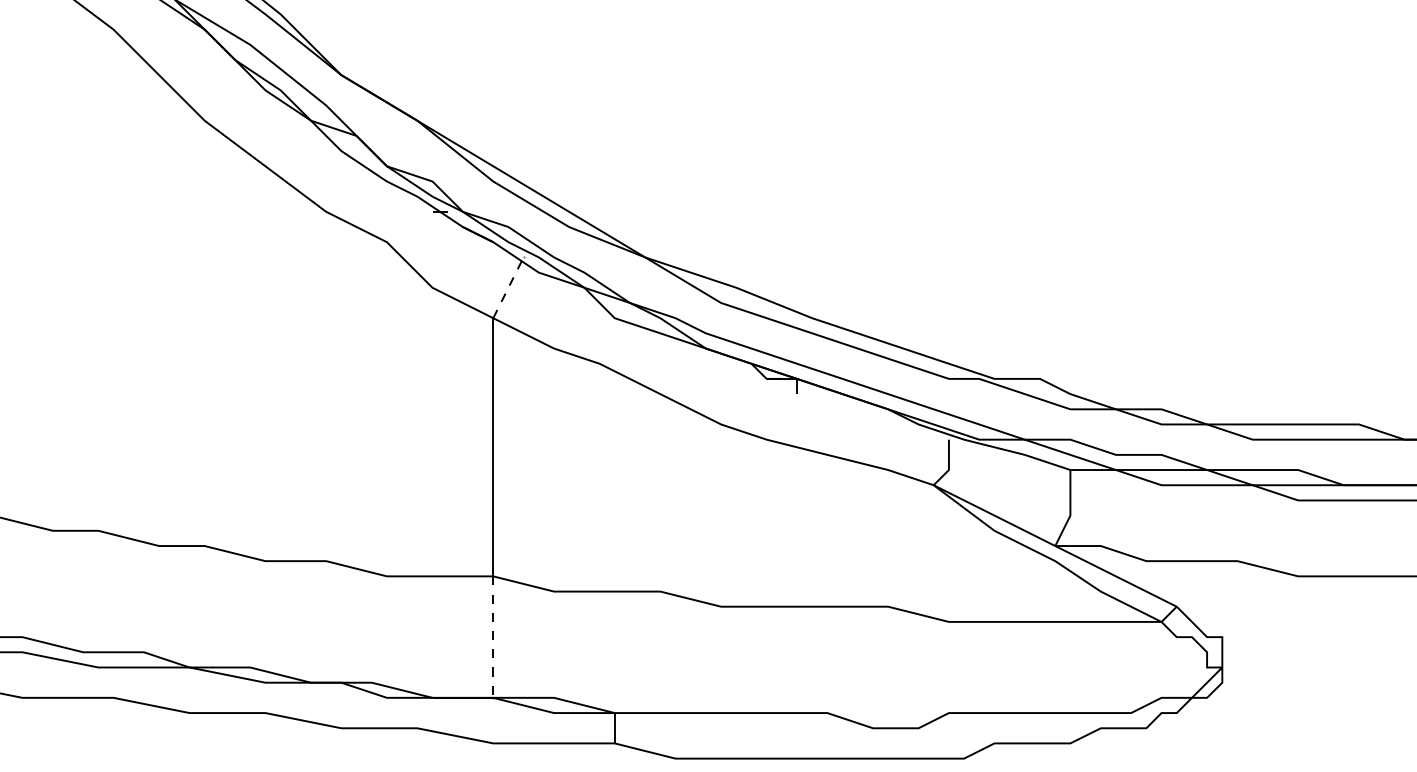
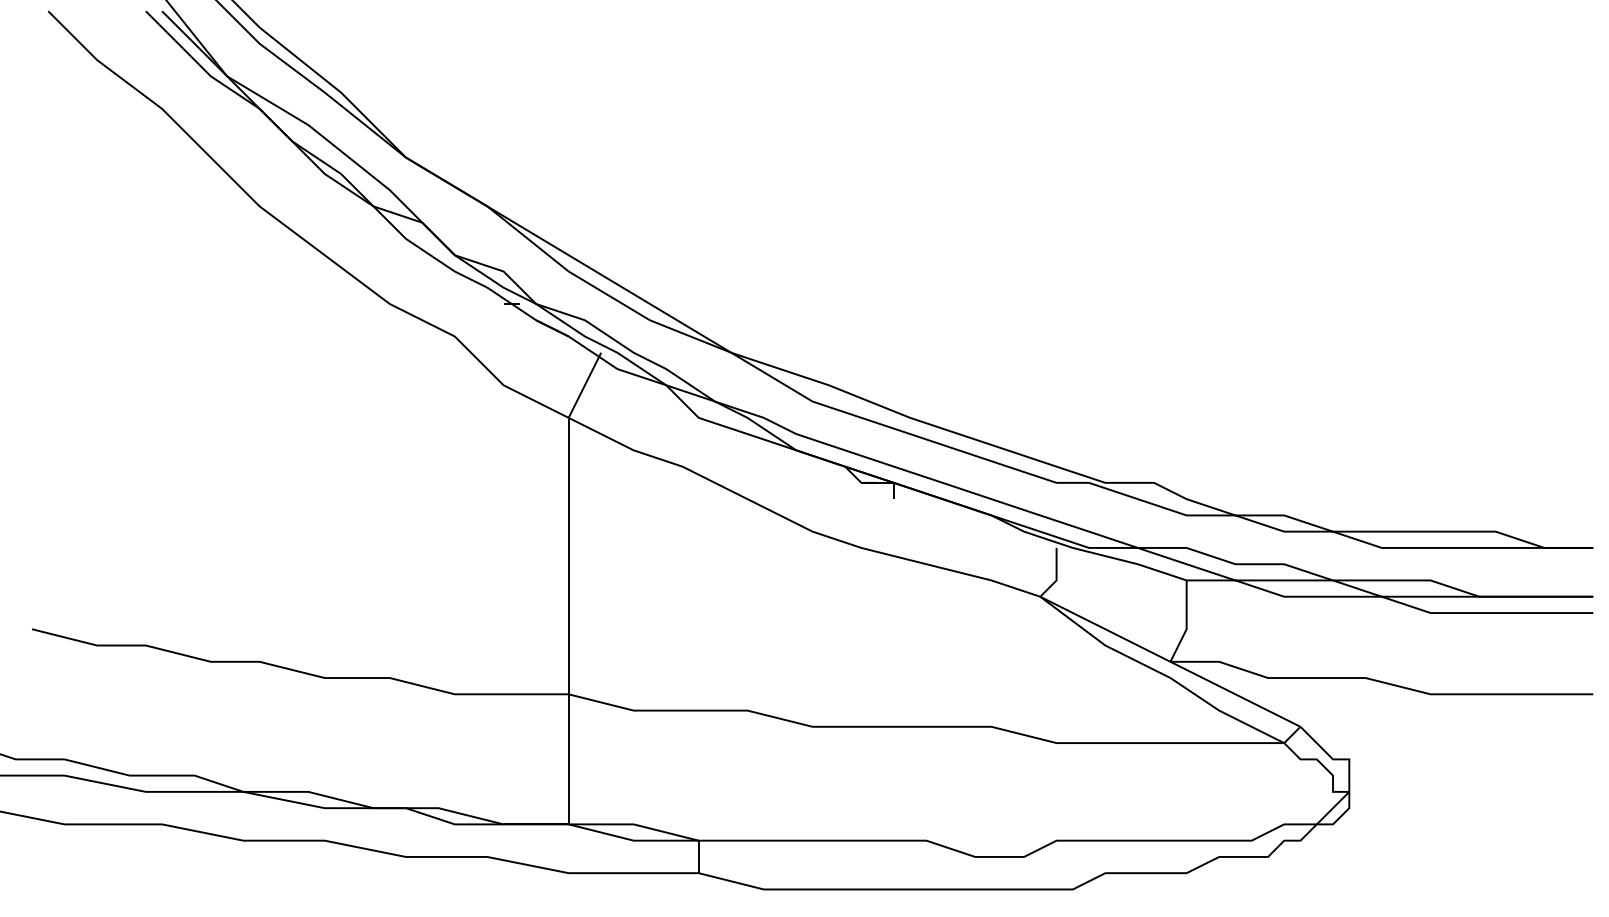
line: (509, 287) -> (585, 384), dashed -> solid
line: (493, 637) -> (568, 759), dashed -> solid

